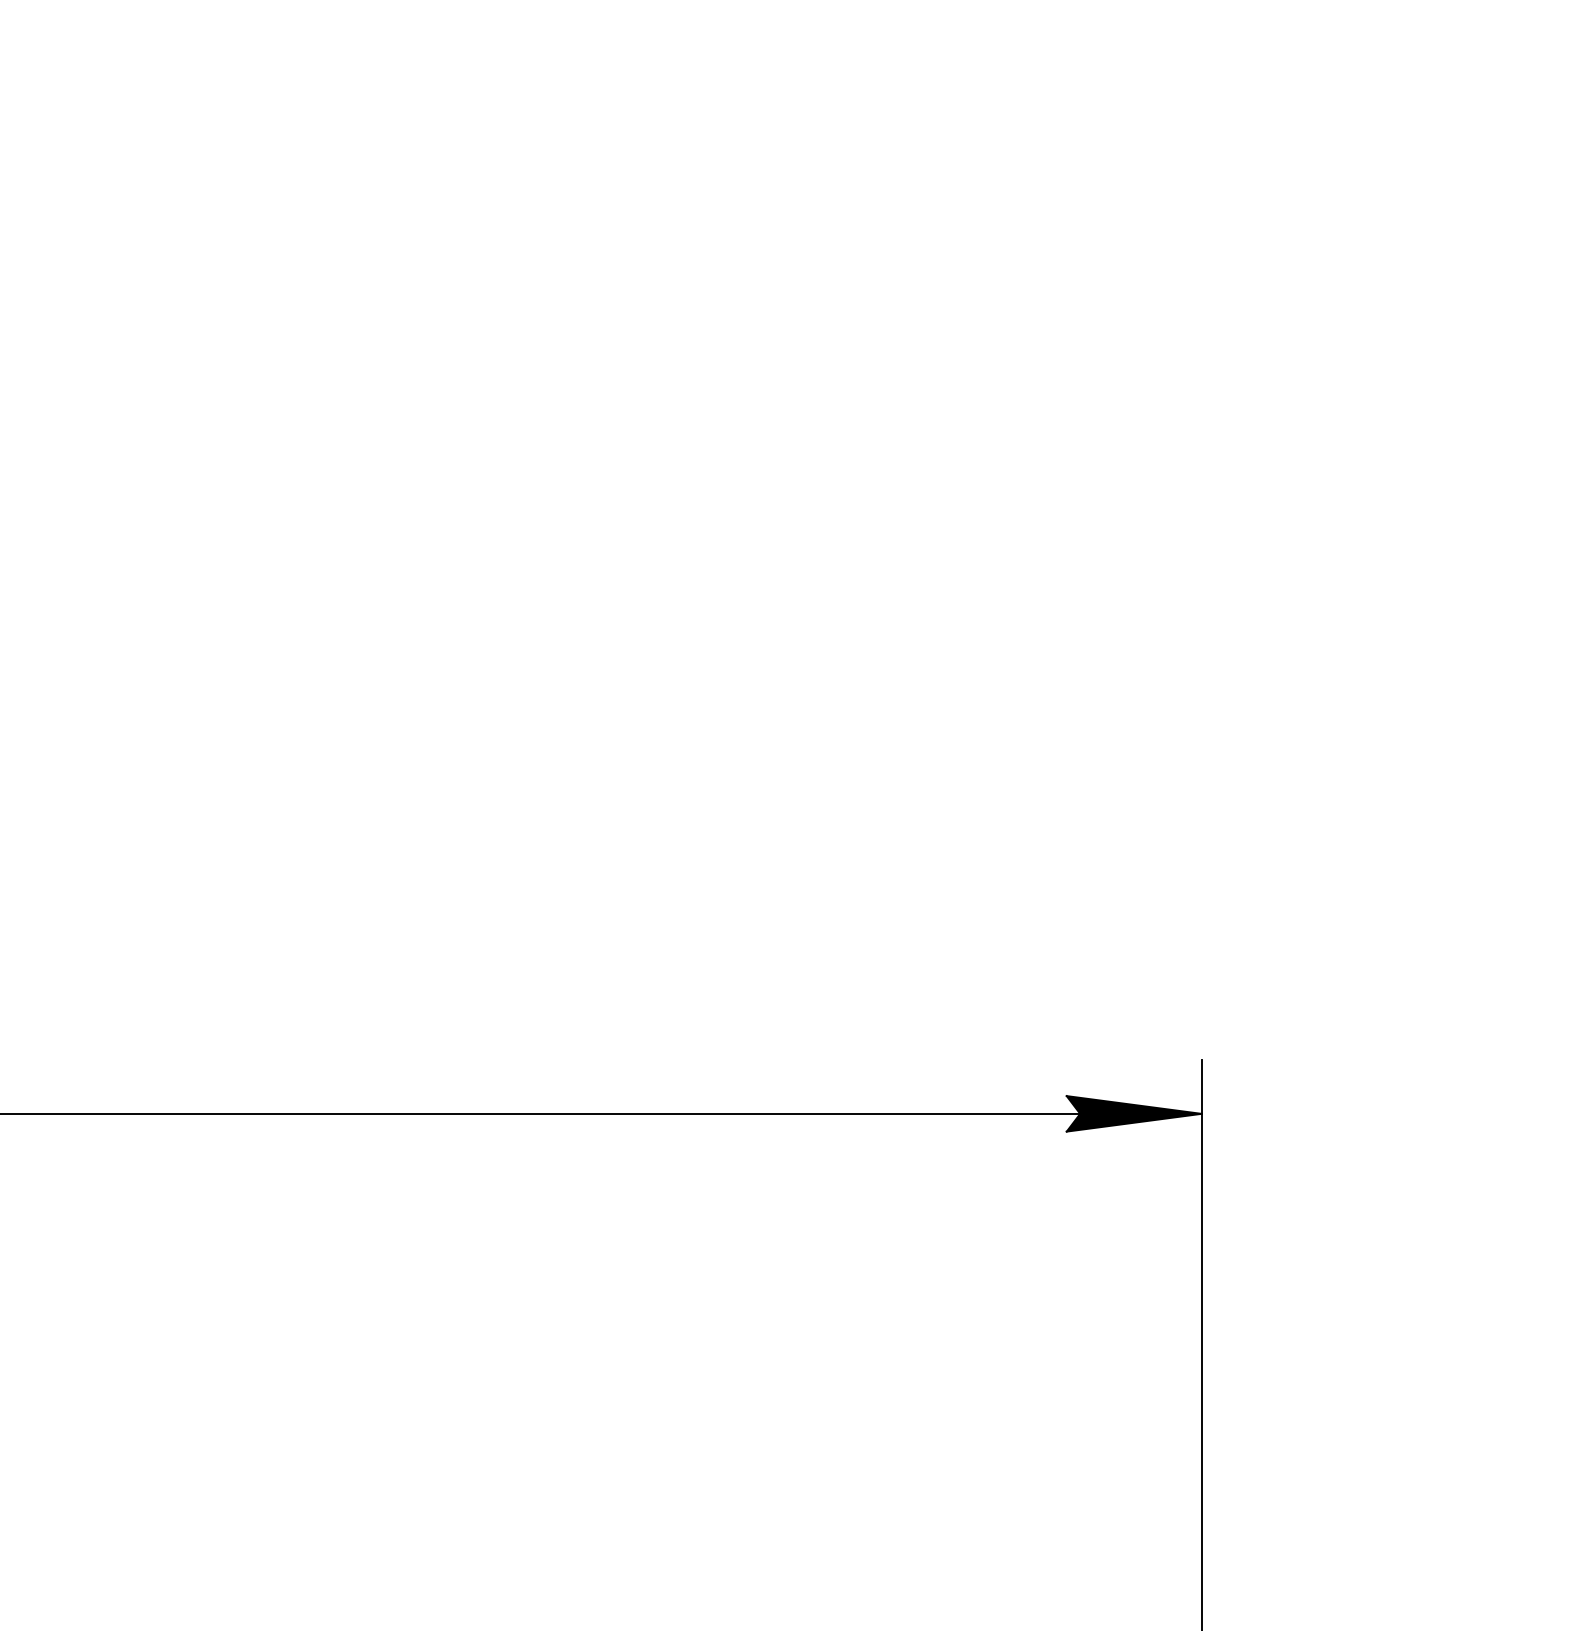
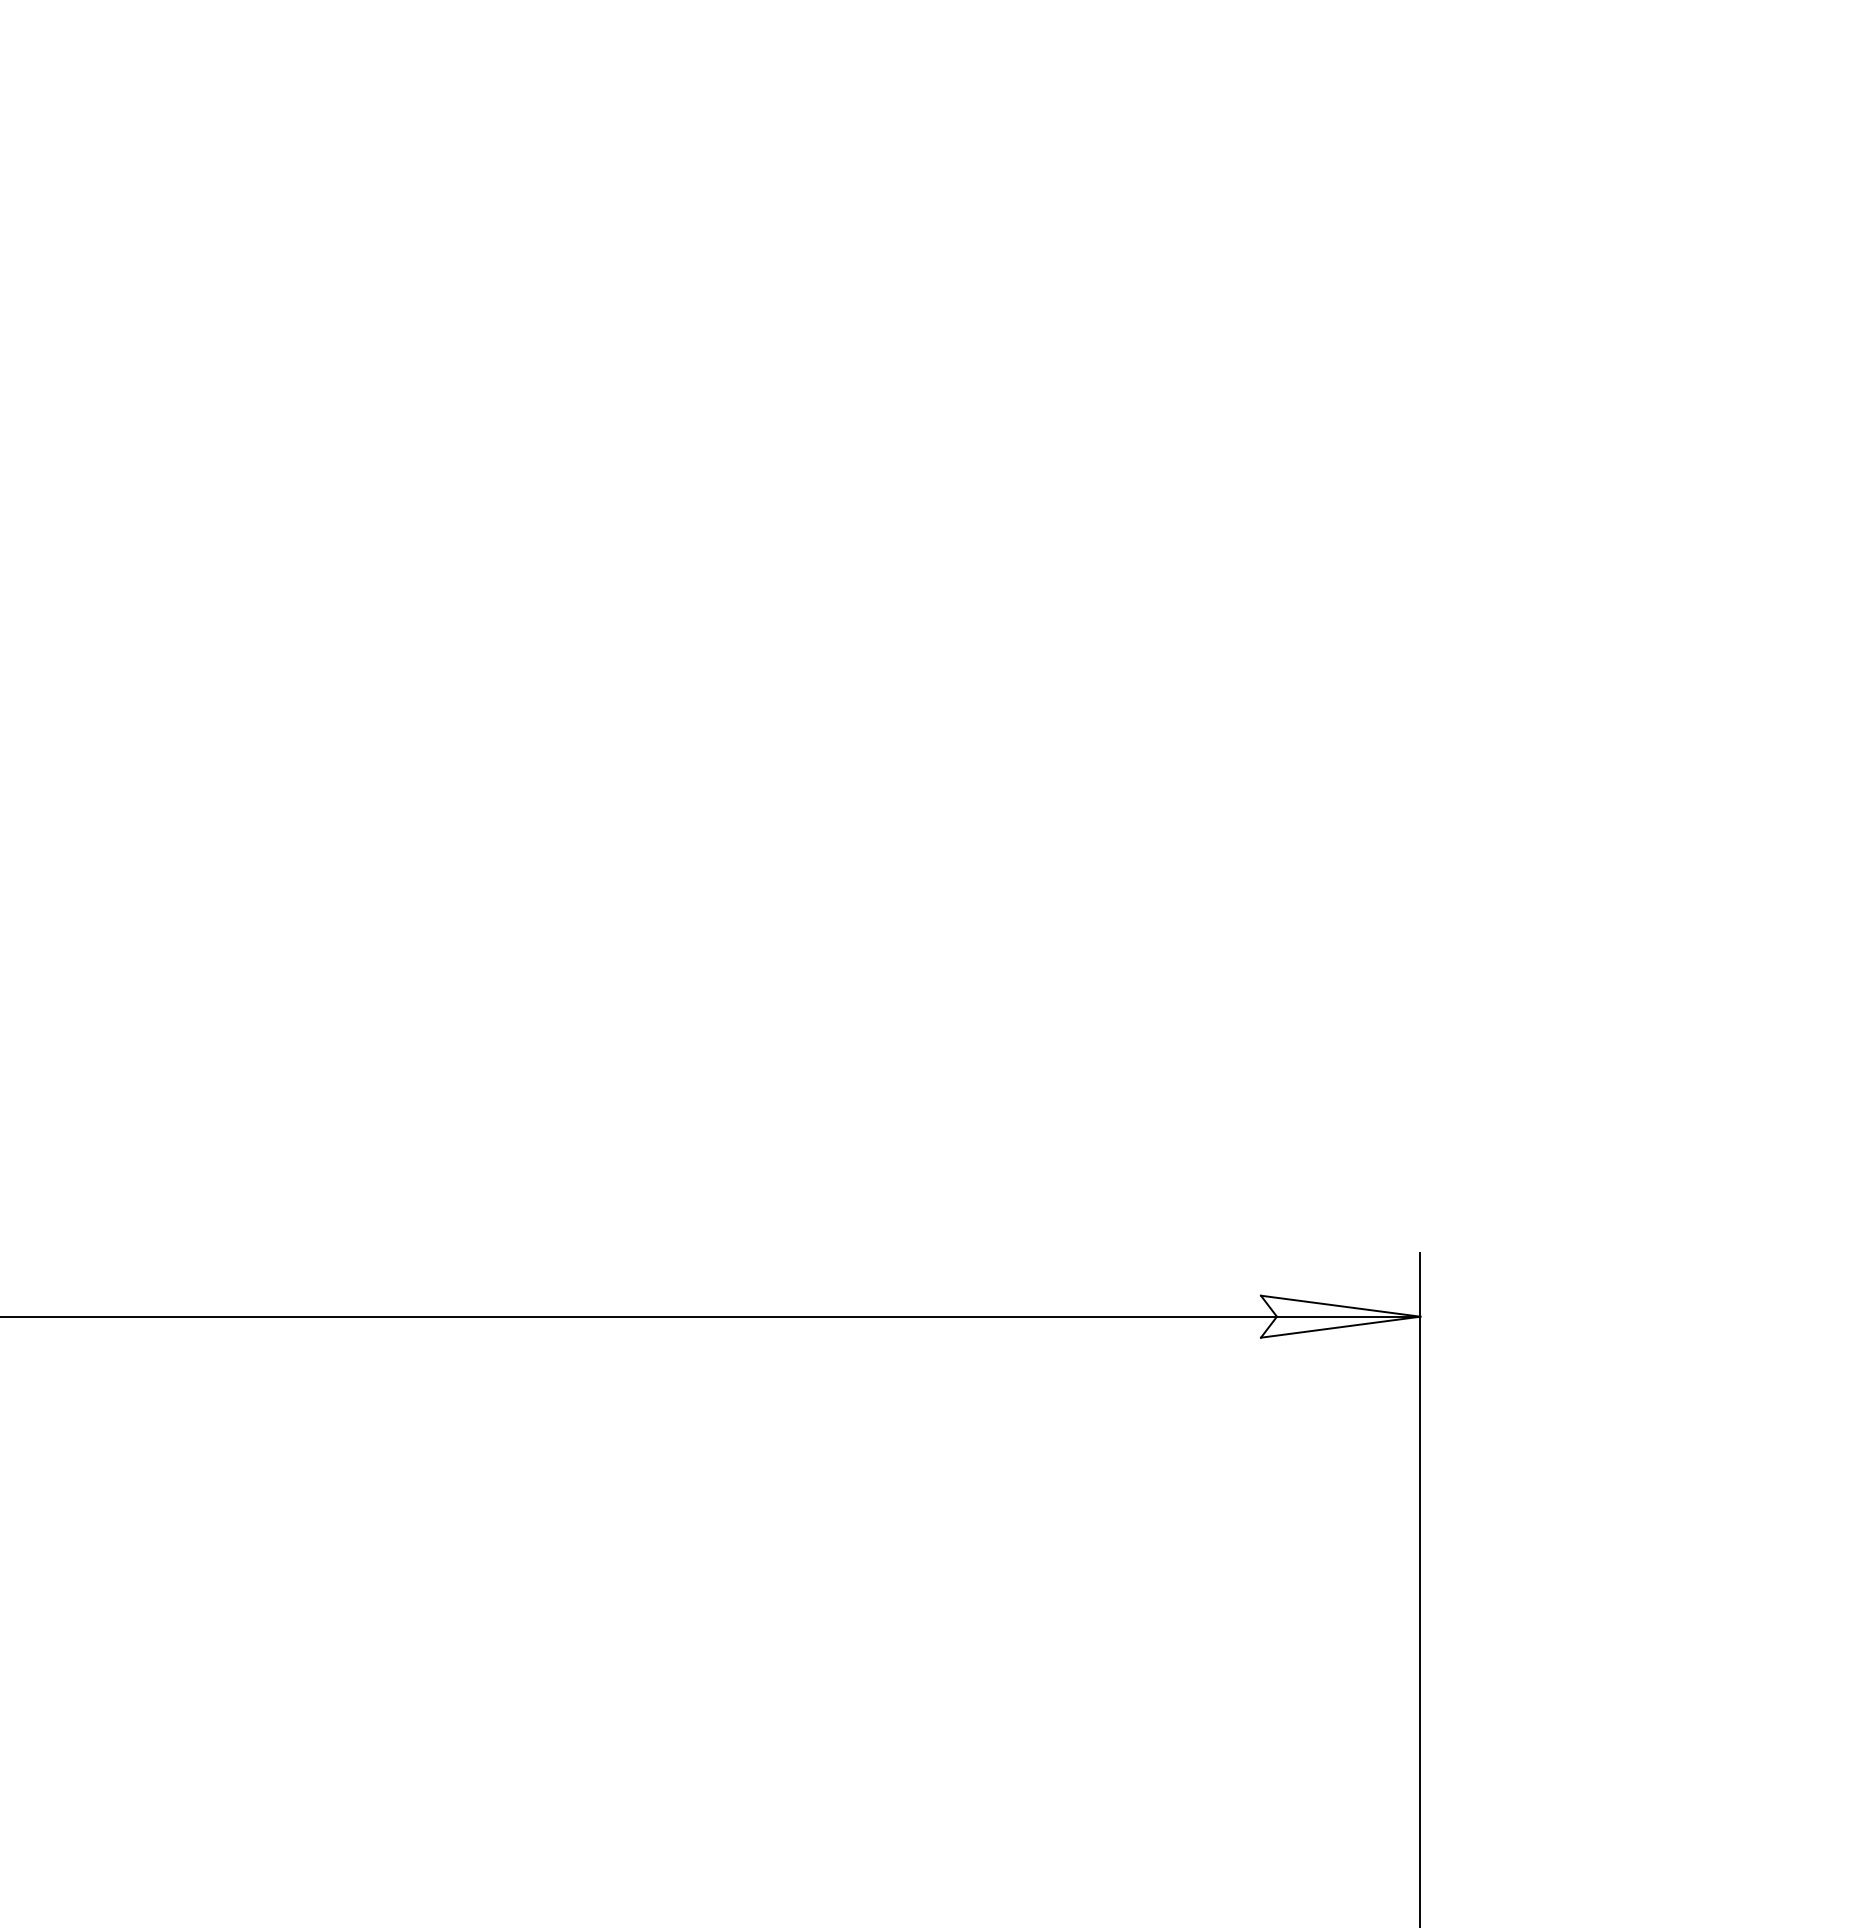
fill: (1134, 1113) -> (1340, 1316), removed

